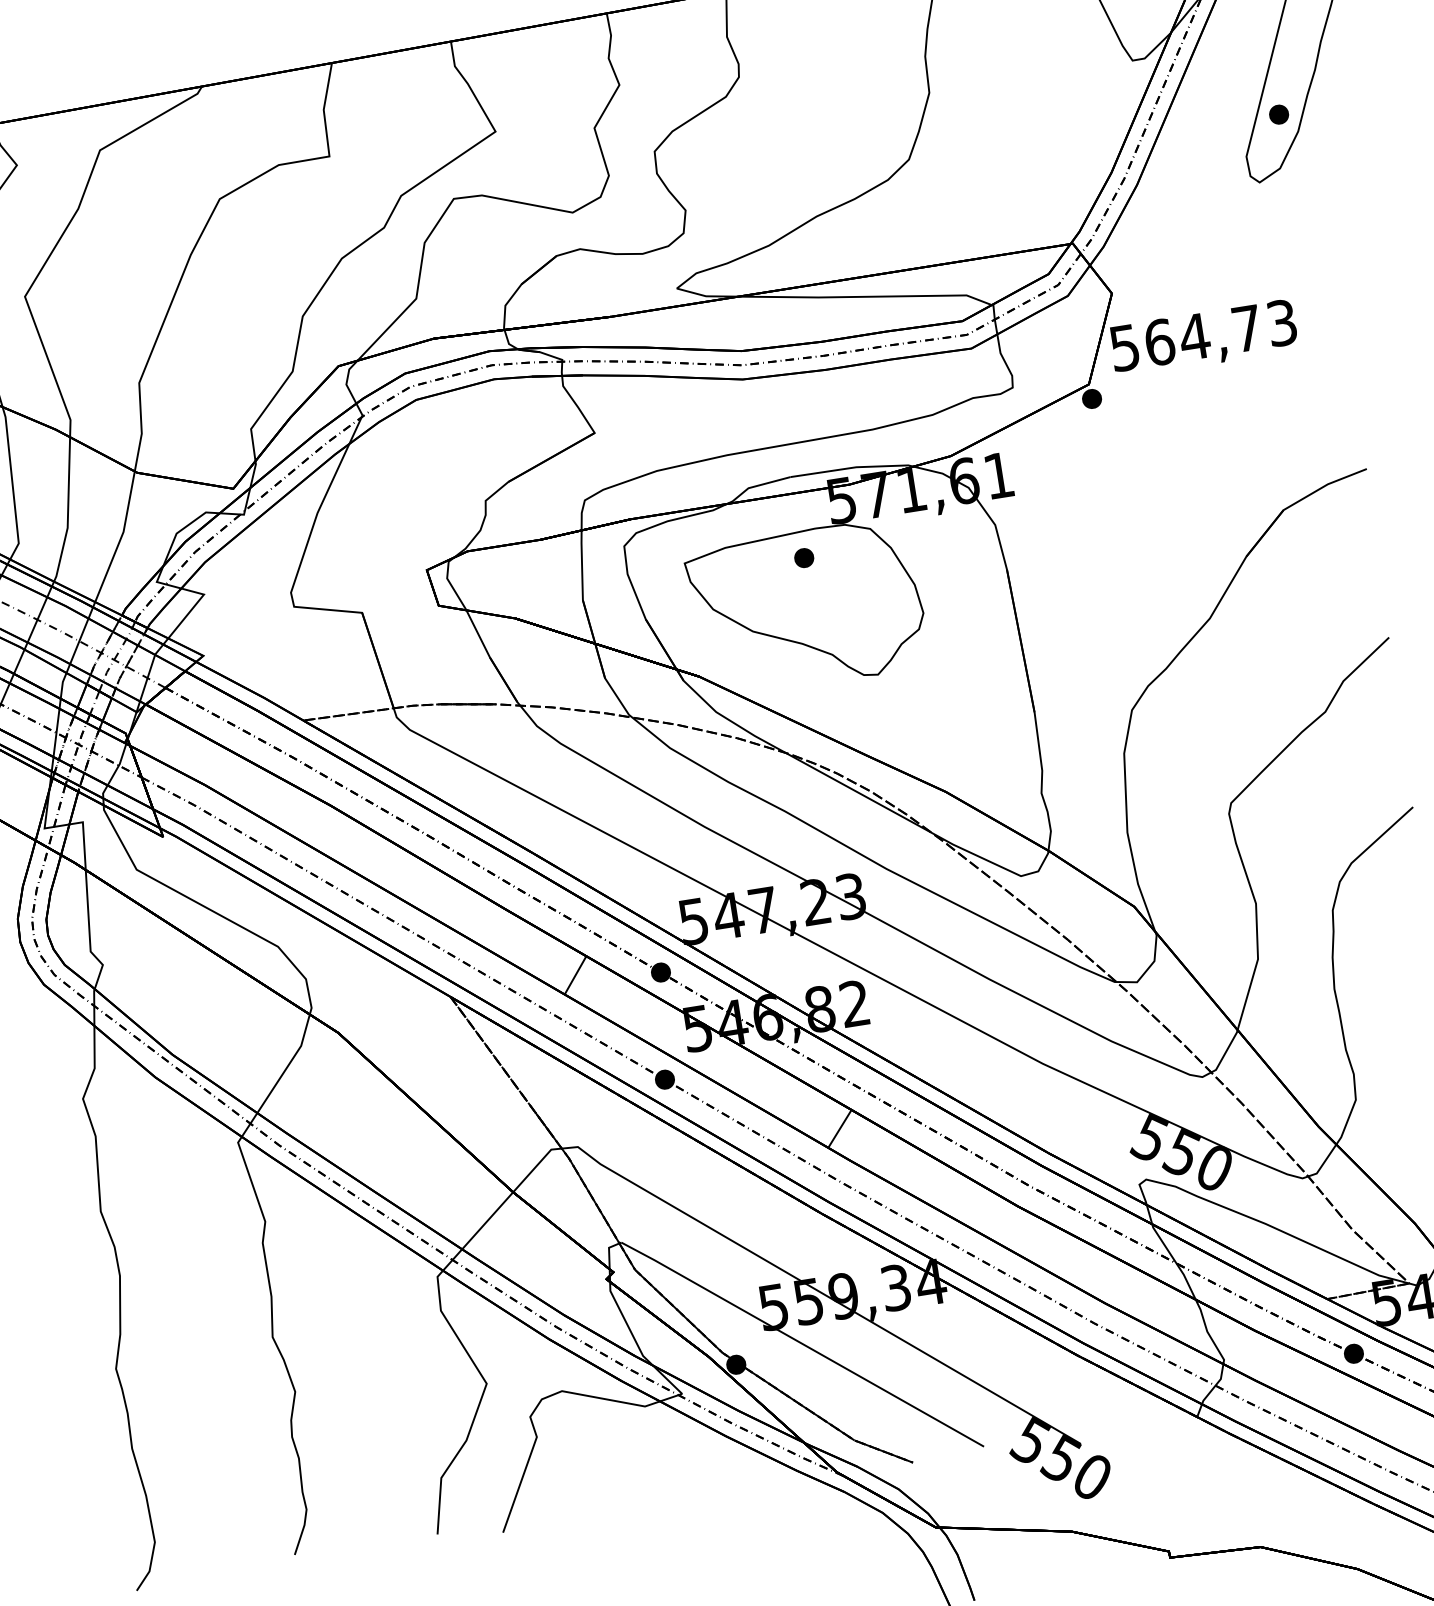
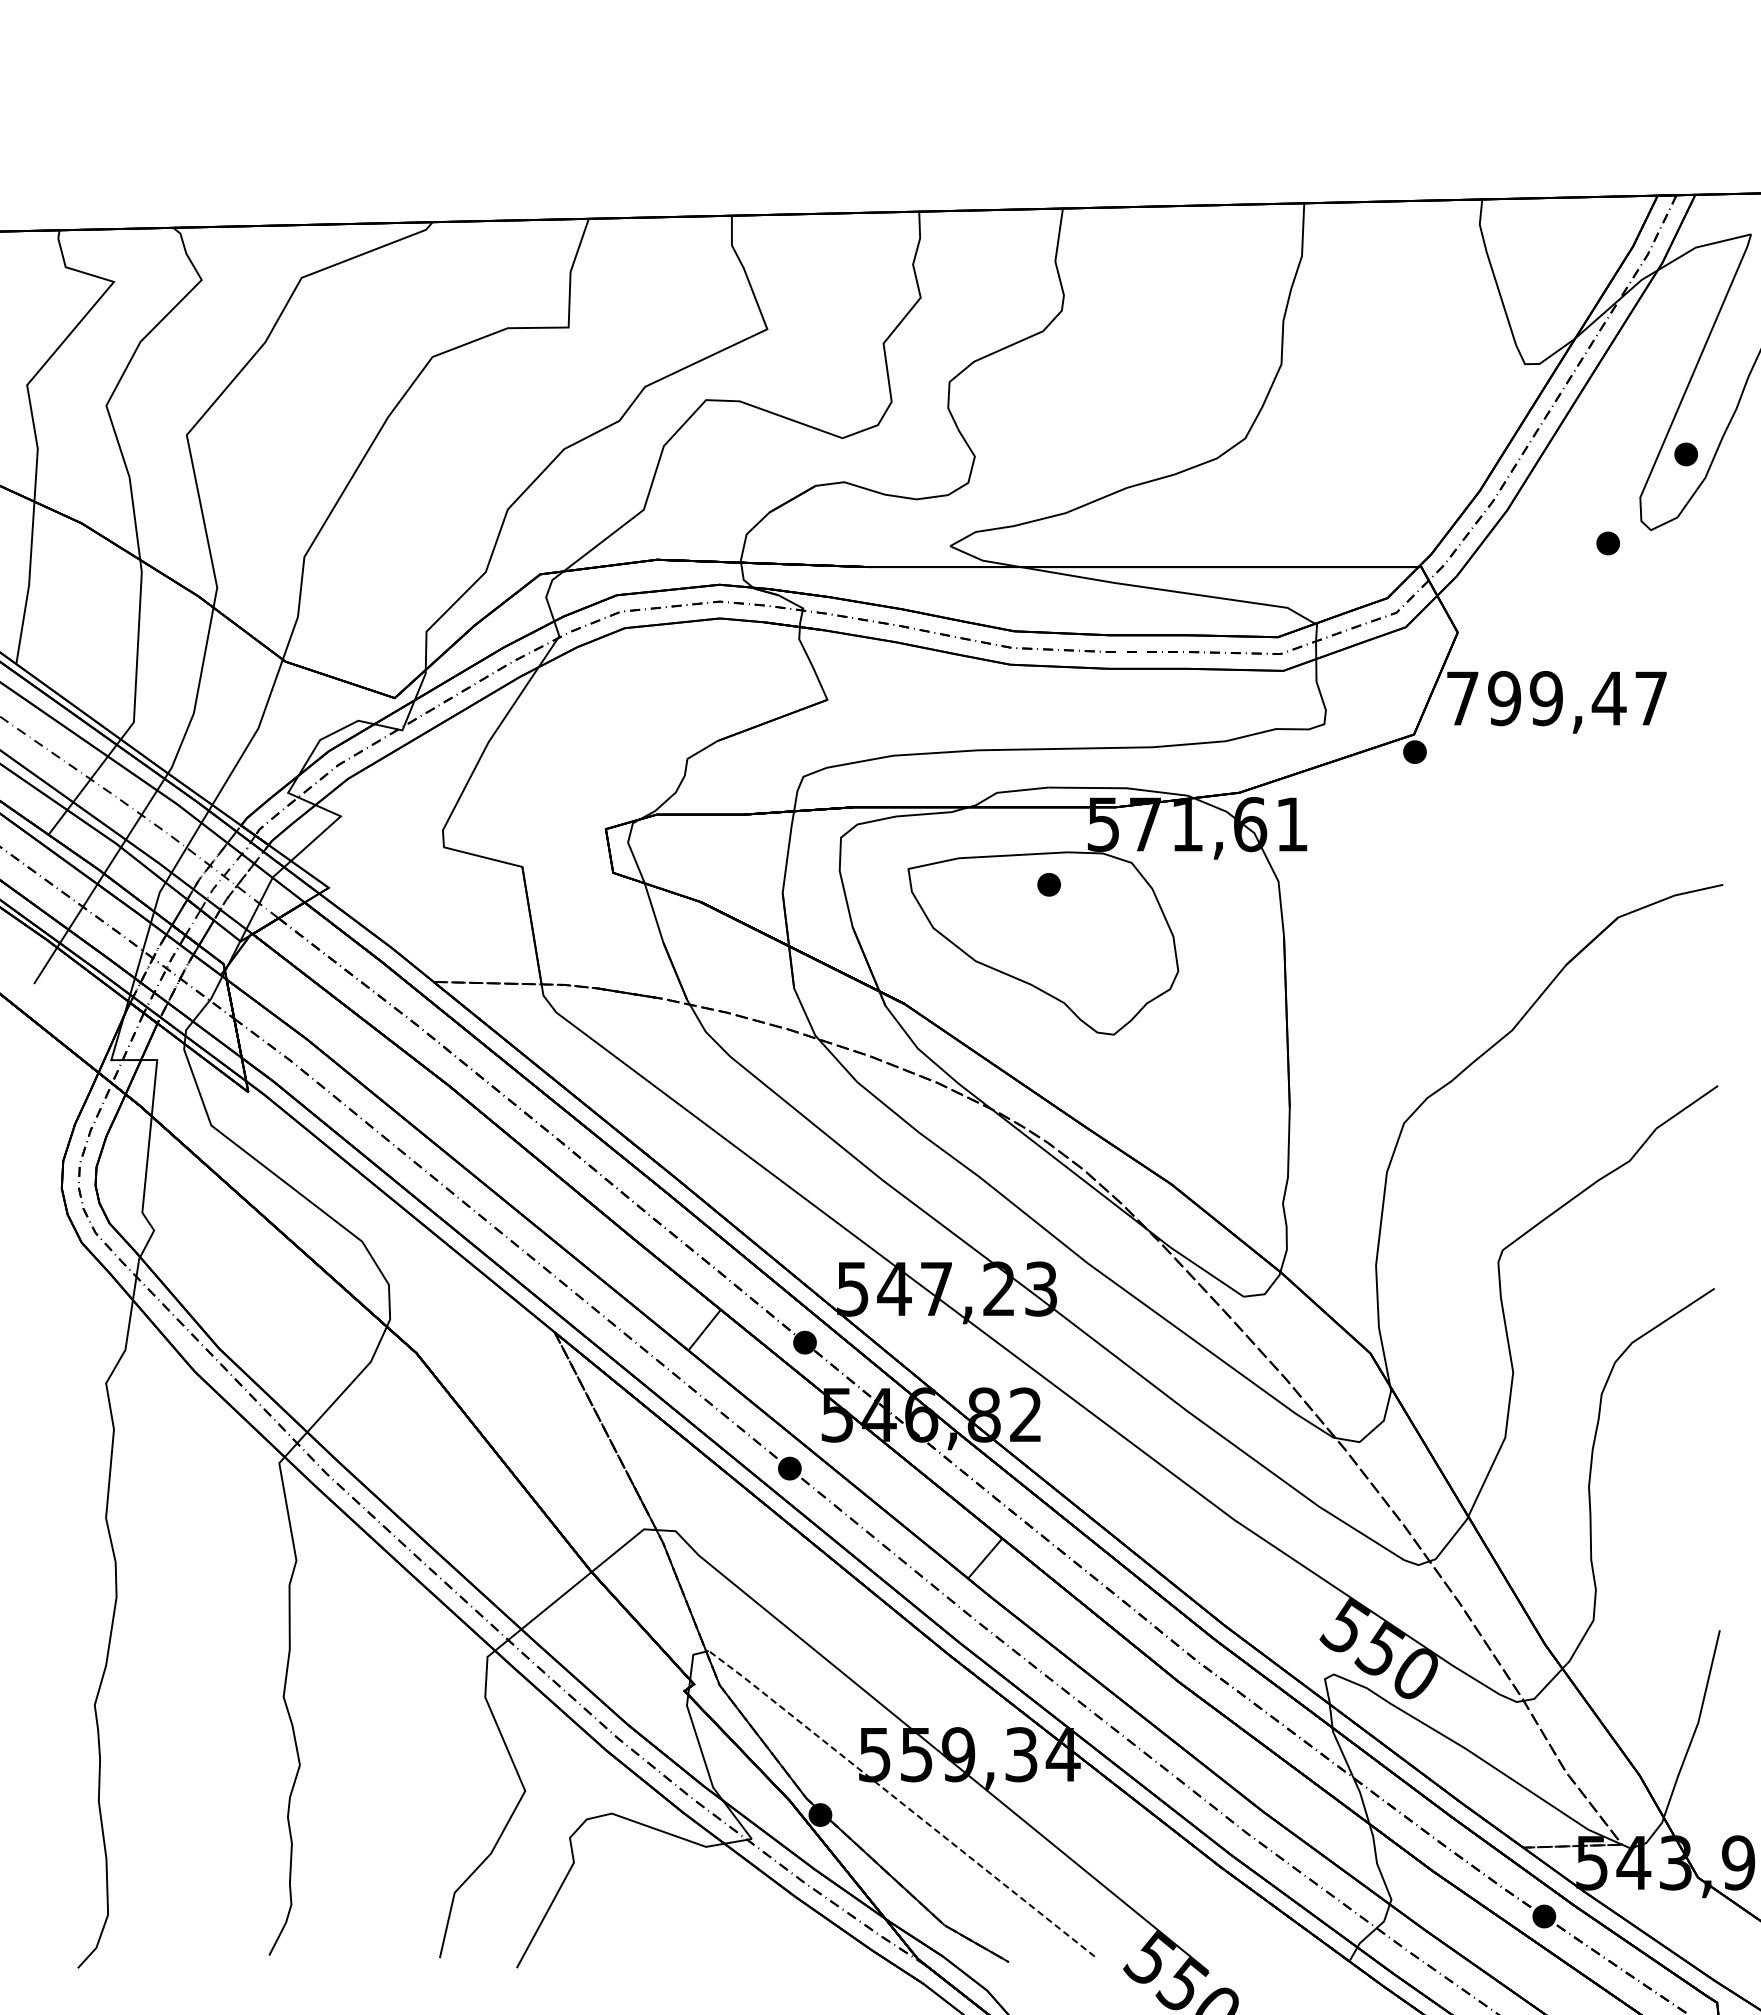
part: (1225, 199) -> (1607, 543), added
text: (1203, 335) -> (1556, 698), 564,73 -> 799,47
line: (802, 1343) -> (901, 1802), solid -> dashed

